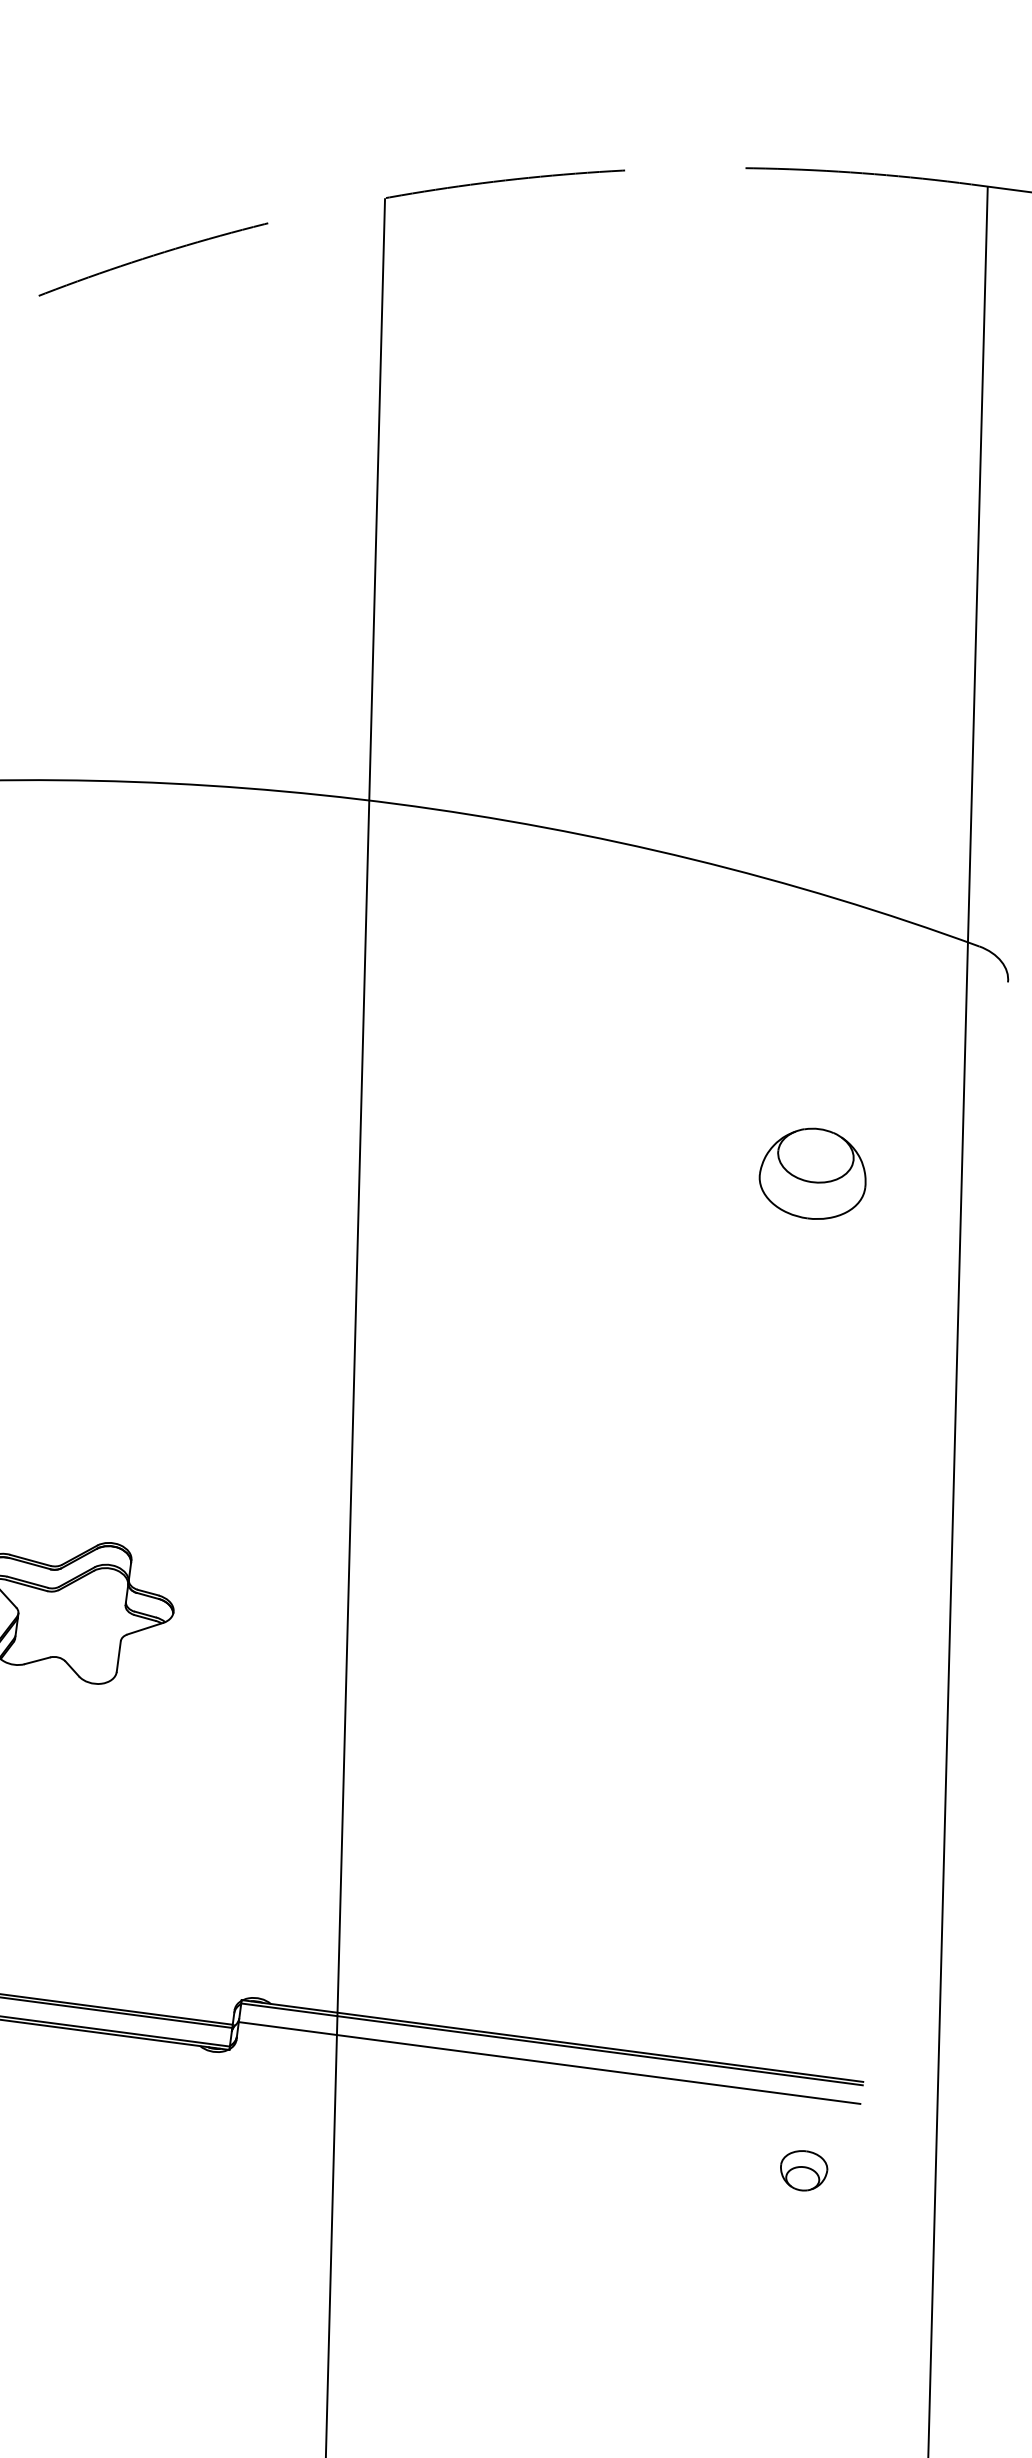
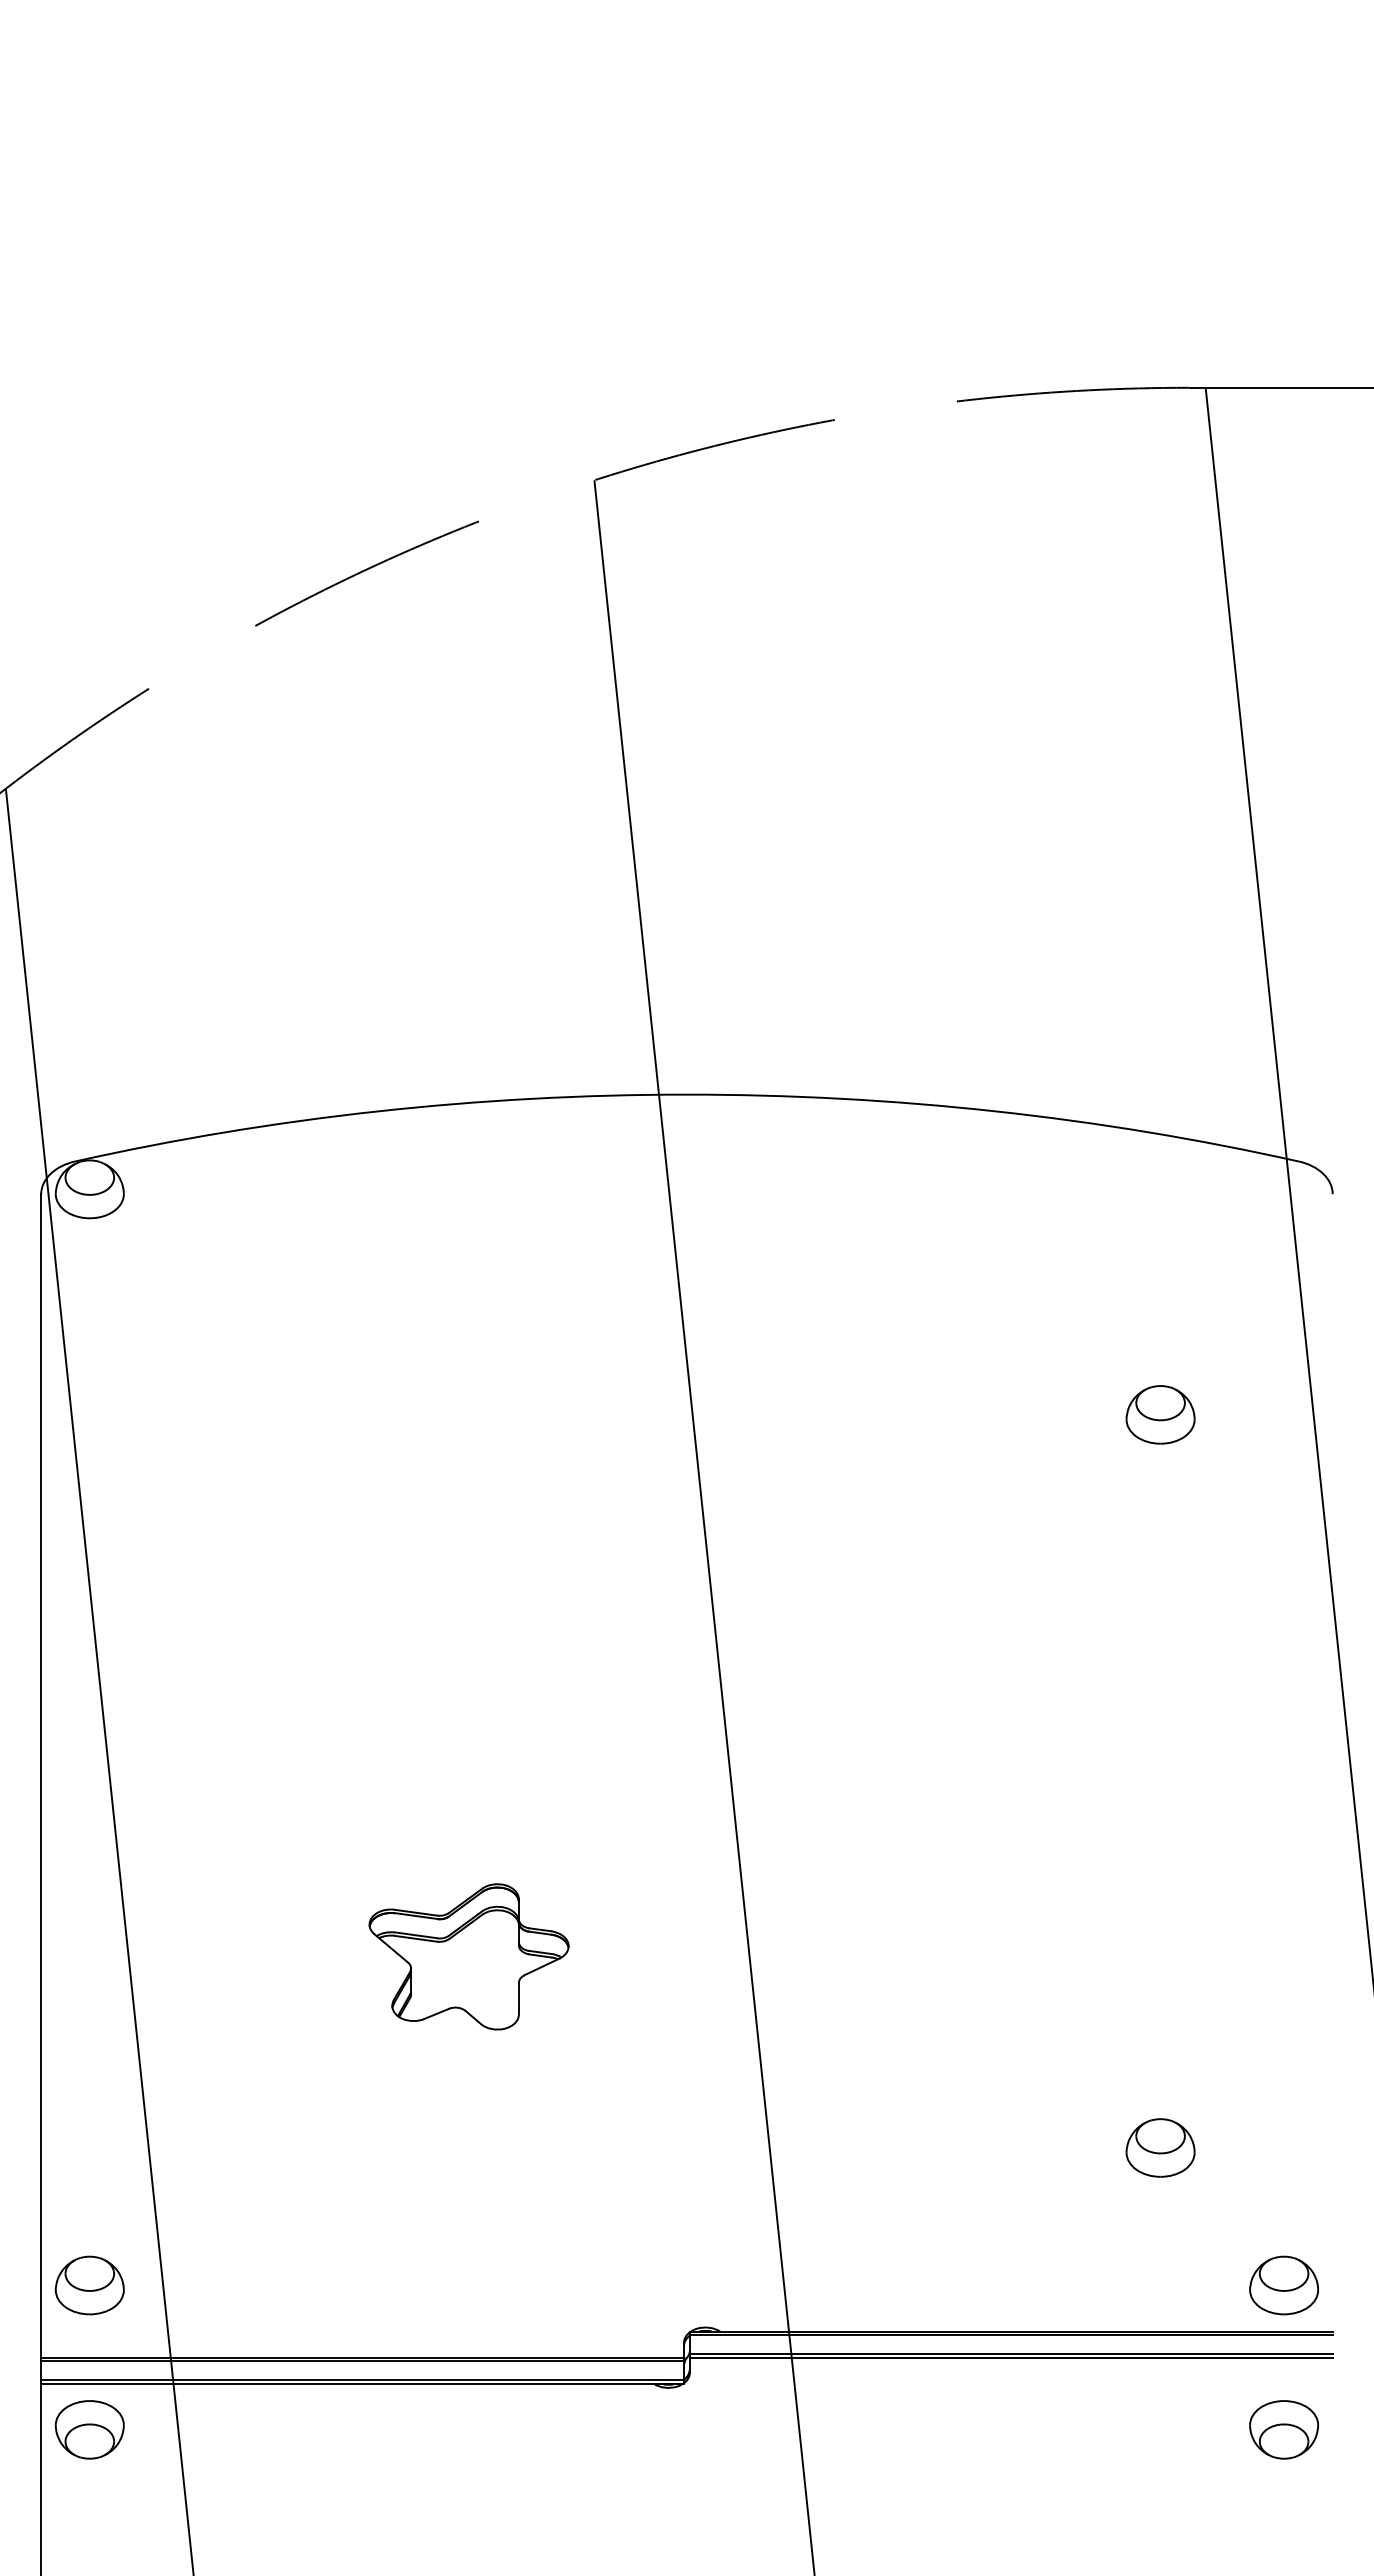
part: (813, 1173) -> (1160, 1414), size x0.62
part: (720, 1882) -> (1160, 2147), added
part: (822, 2031) -> (1284, 2285), added
line: (548, 2066) -> (1010, 2357), added
part: (804, 2170) -> (1284, 2429), size x1.43

